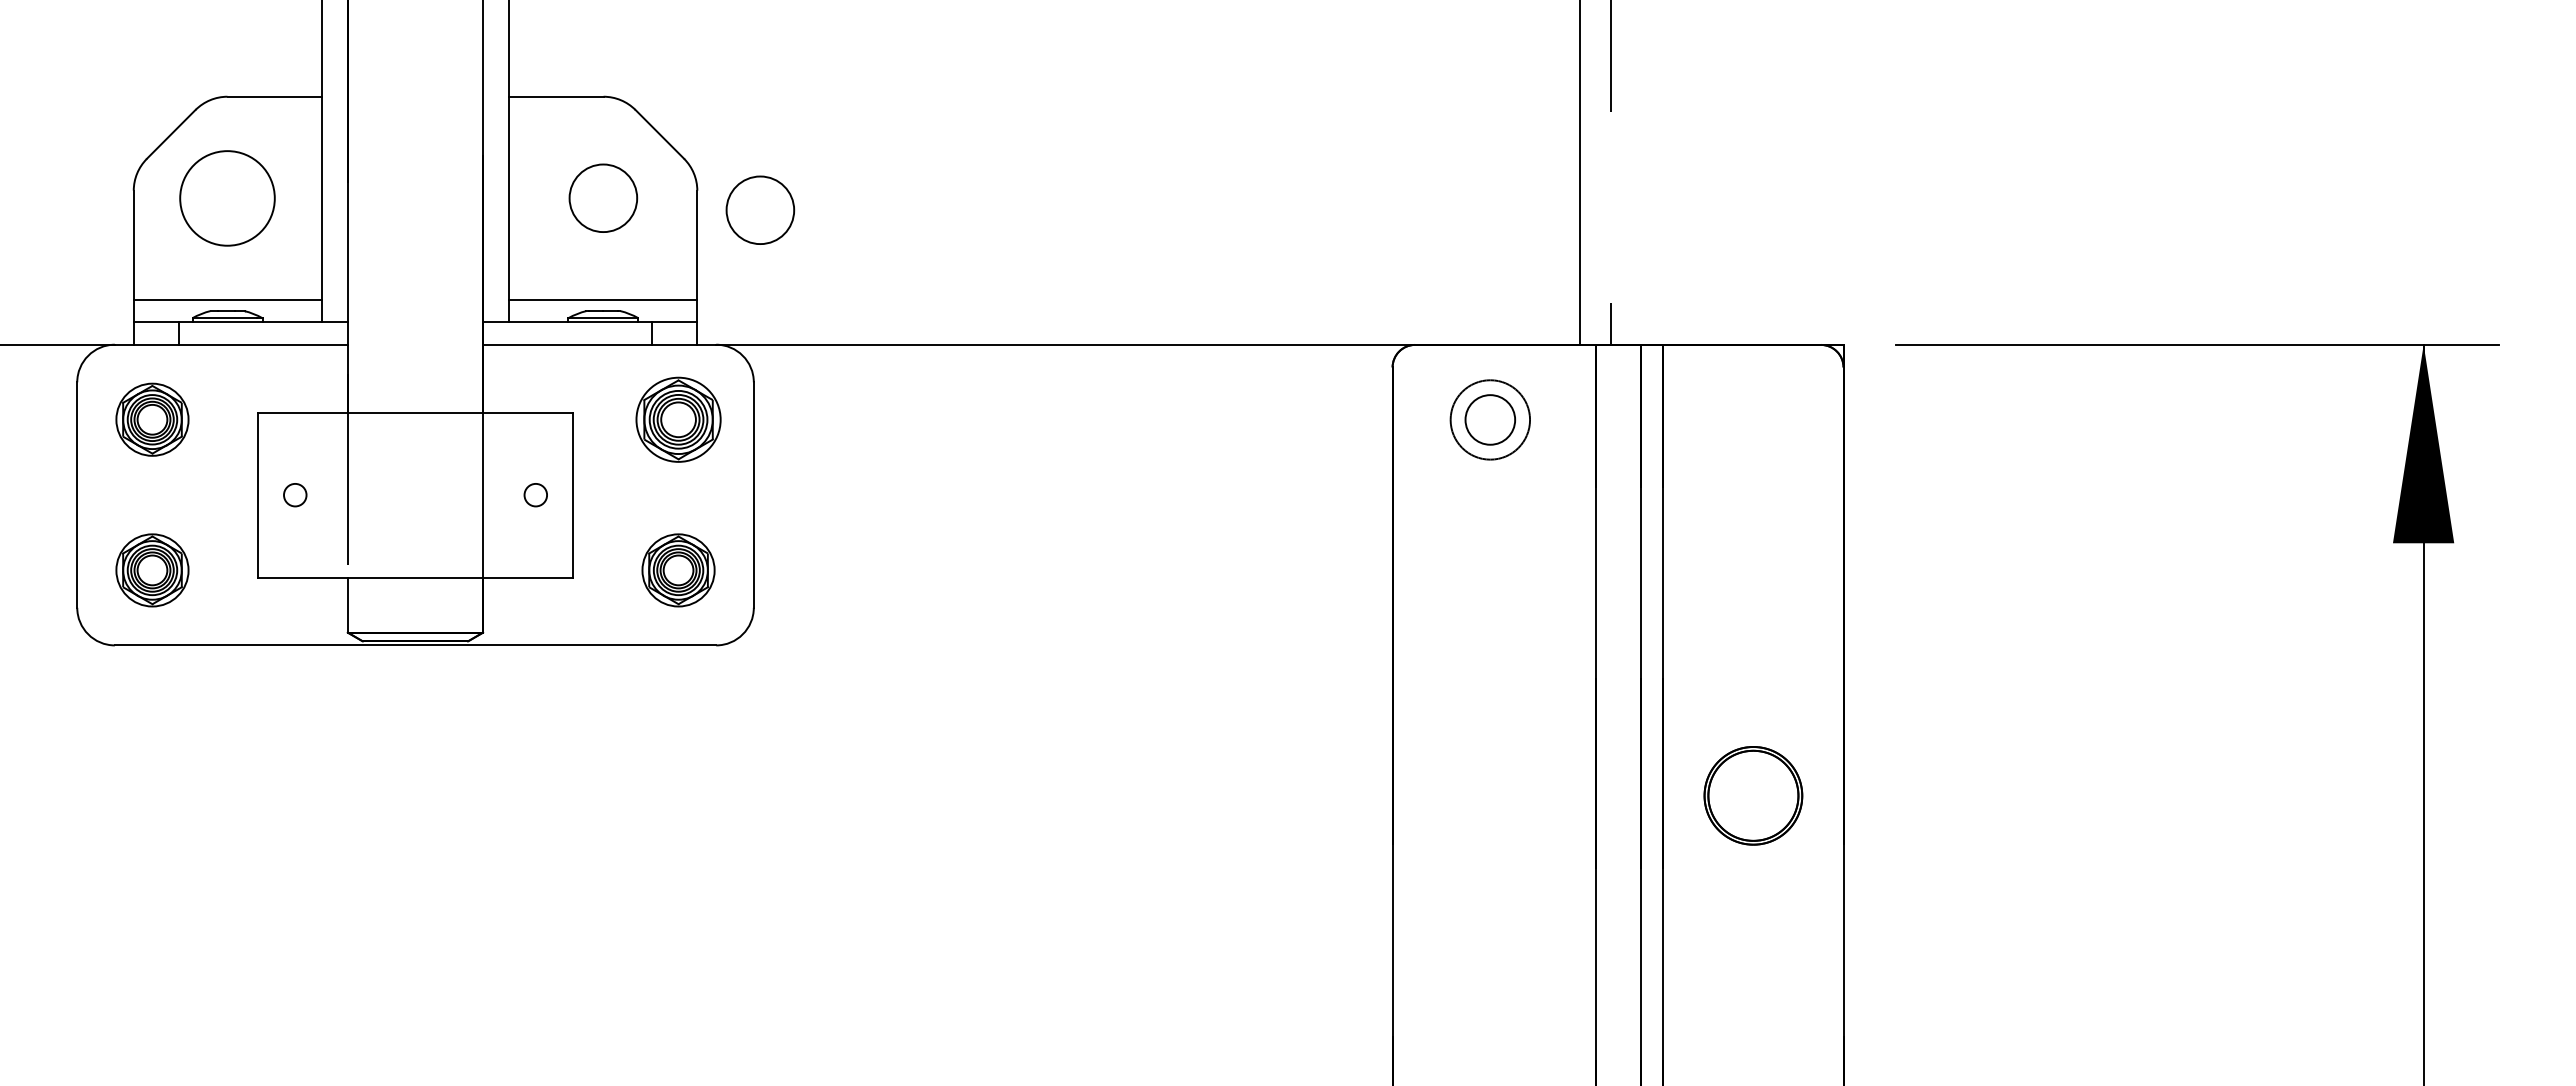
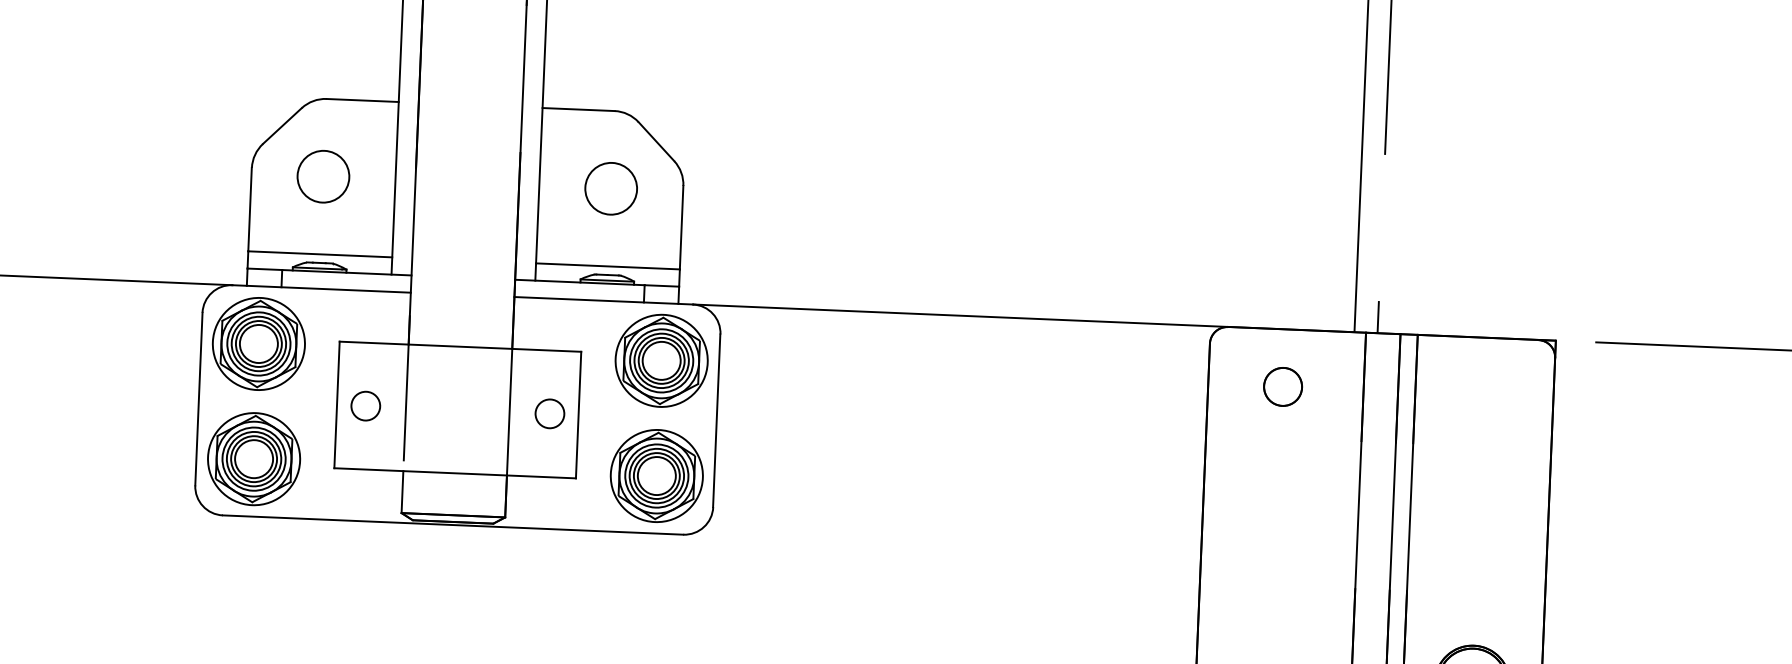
circle: (227, 197) -> (323, 176), size x0.71
circle: (760, 209) -> (731, 202), removed
part: (152, 419) -> (258, 343), size x1.67
part: (678, 419) -> (661, 360), size x1.43
circle: (1490, 419) -> (1283, 386), size x0.62
circle: (295, 494) -> (366, 405), size x1.67
circle: (535, 494) -> (549, 413), size x1.67
part: (152, 570) -> (254, 459), size x1.67
part: (678, 570) -> (656, 476), size x1.67

